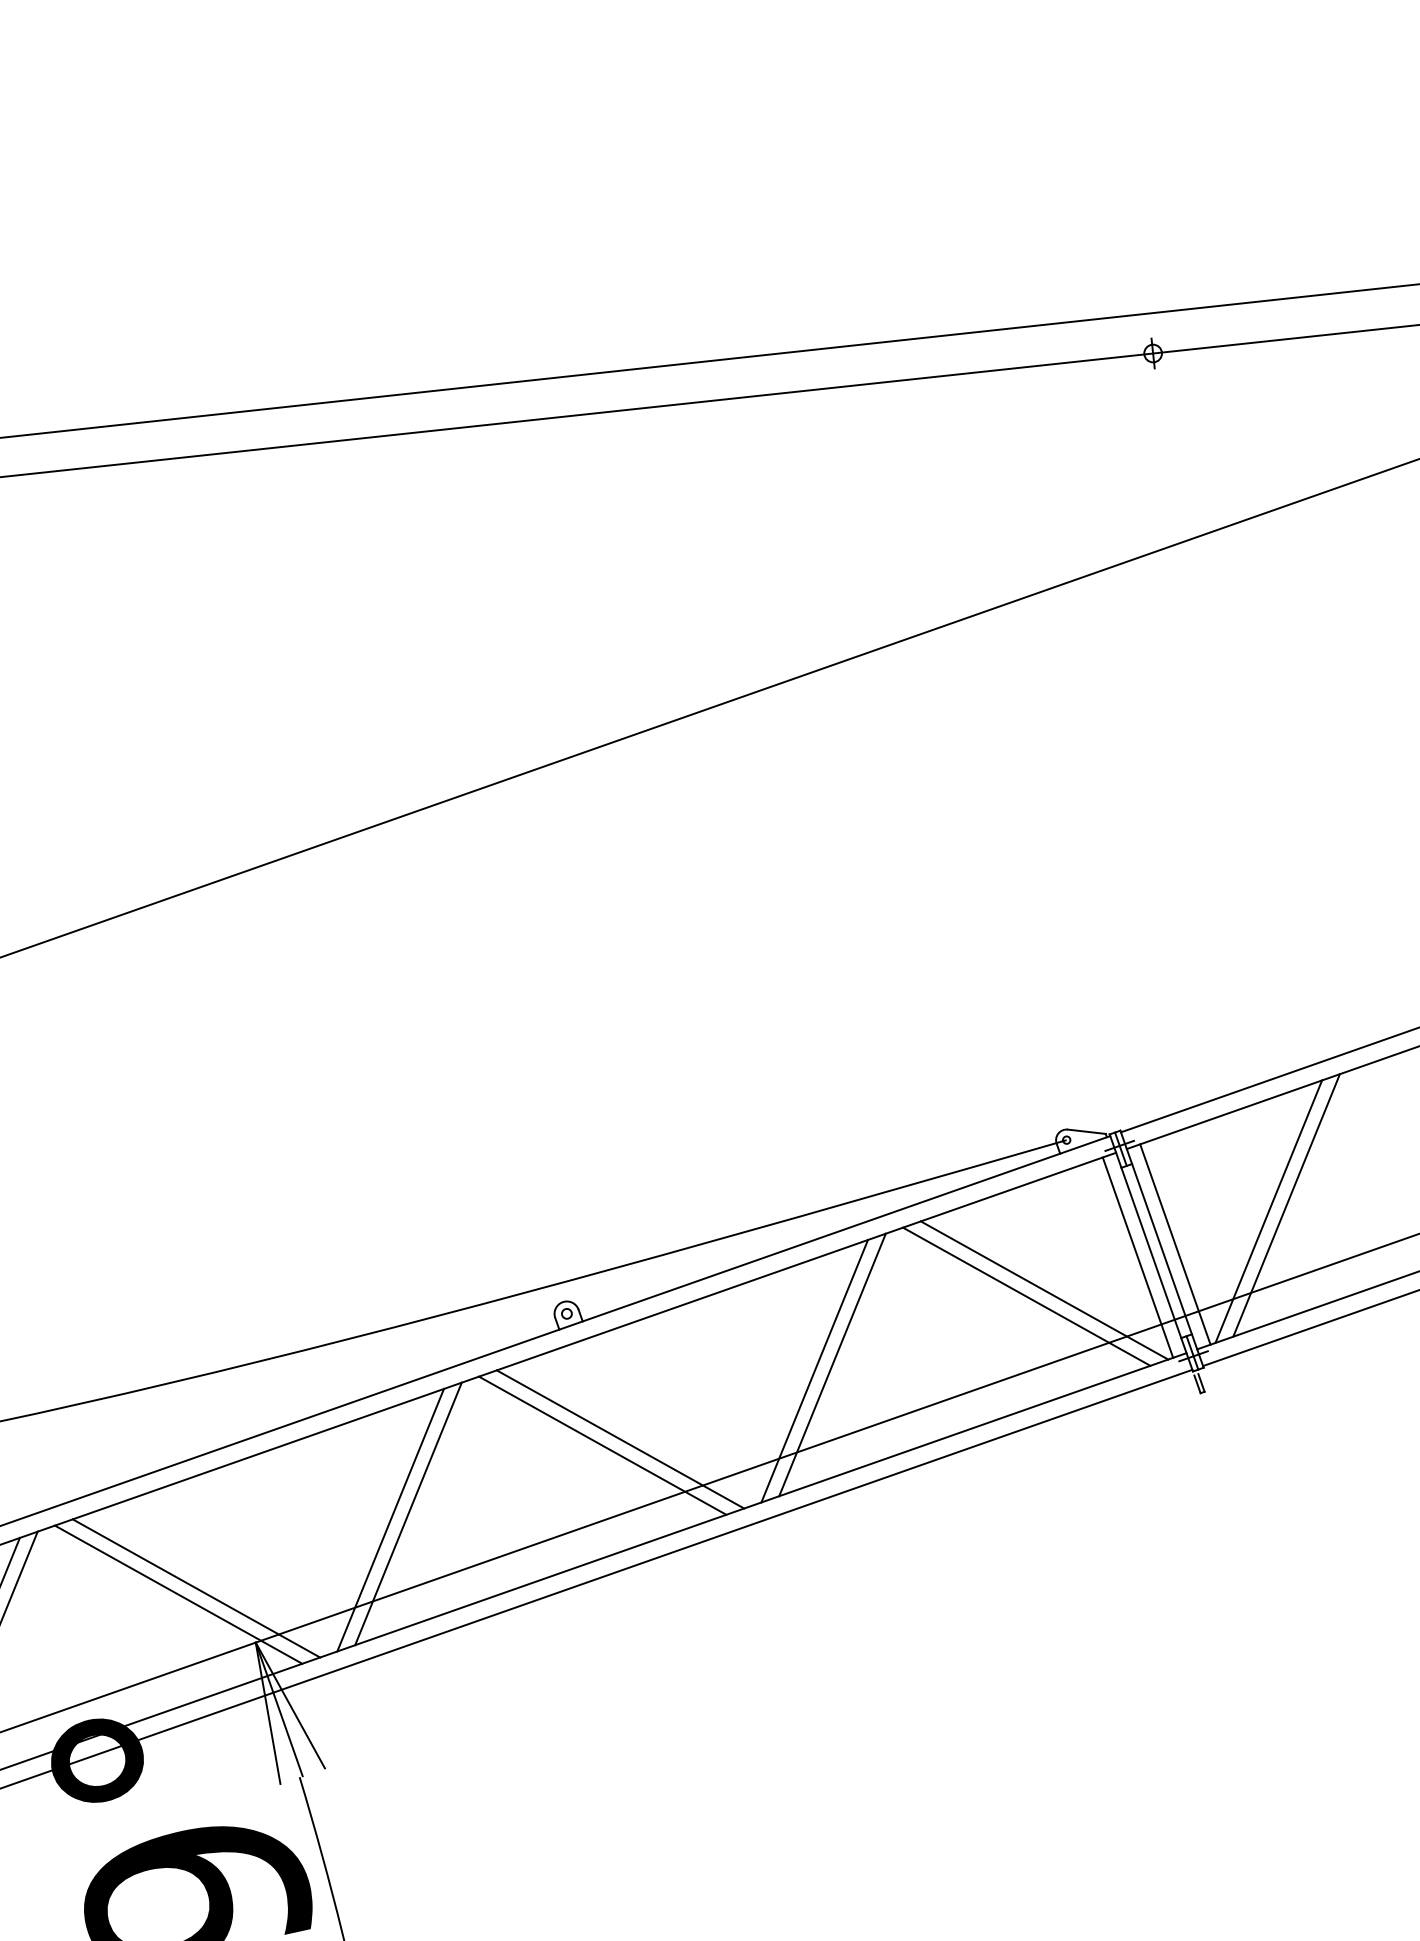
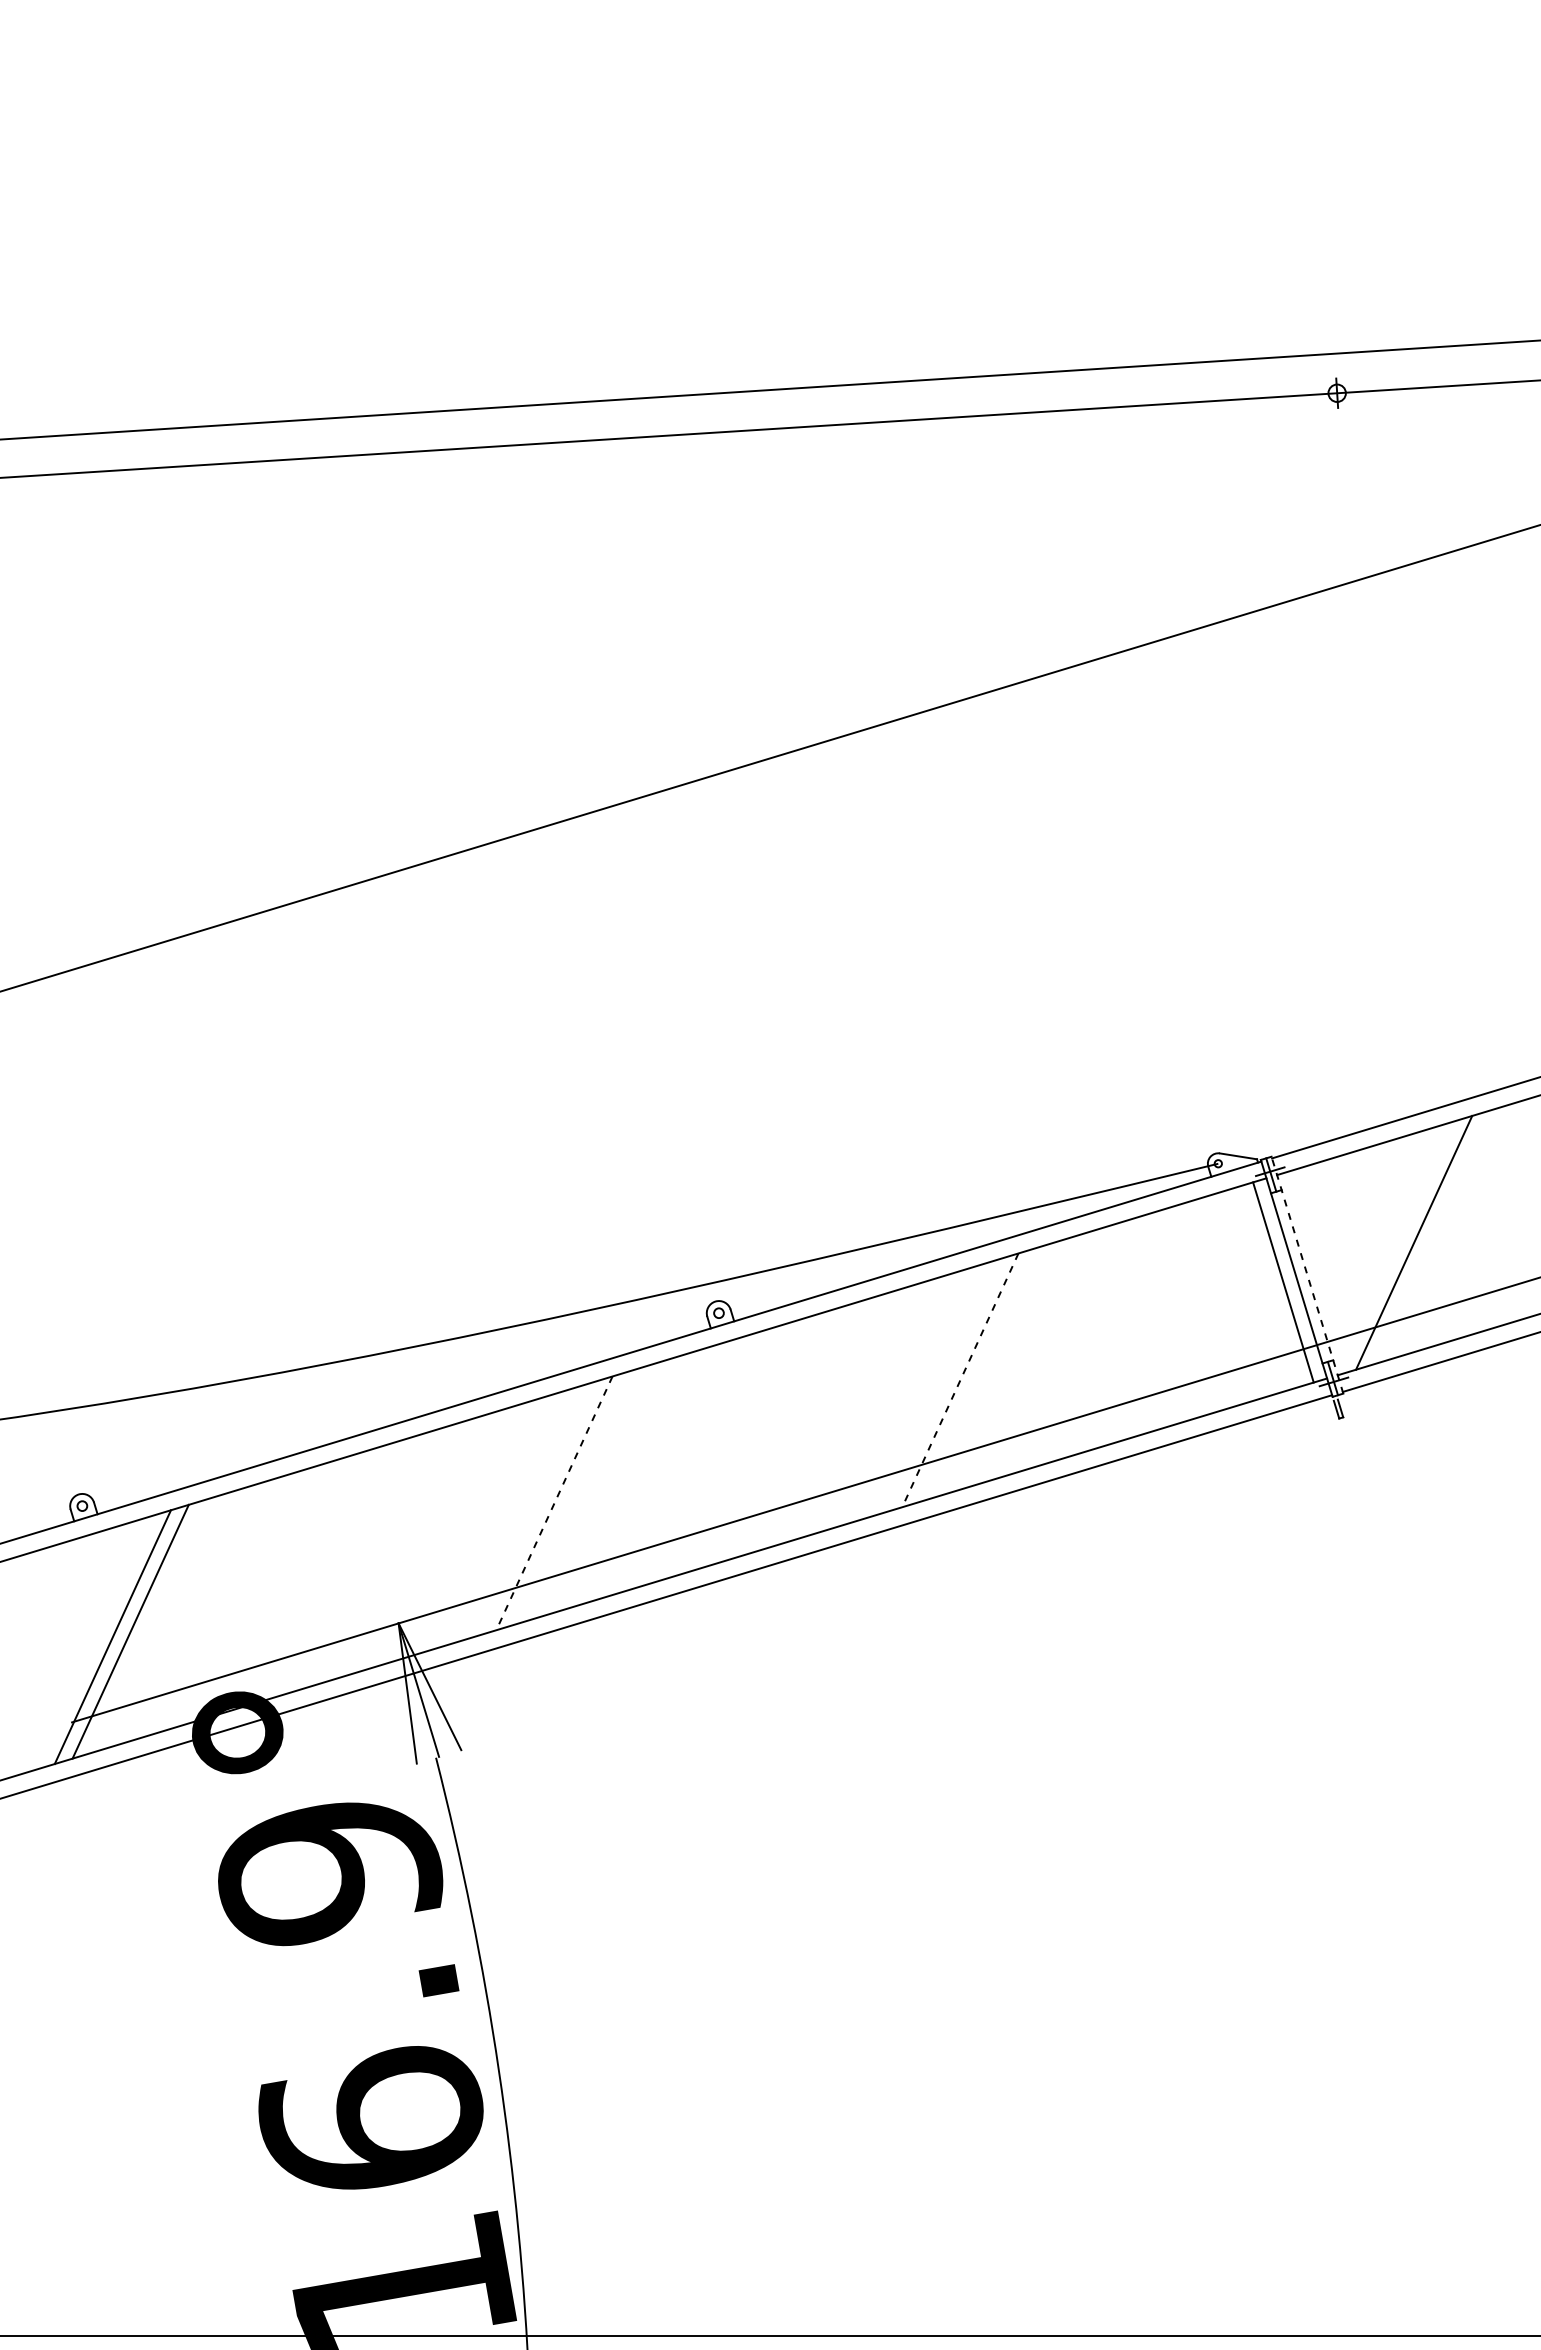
line: (1286, 1205) -> (1431, 1237), removed
line: (1175, 1244) -> (1320, 1271), removed
line: (1162, 1249) -> (1307, 1275), solid -> dashed
line: (1043, 1290) -> (1189, 1310), removed
line: (1026, 1296) -> (1172, 1315), removed
line: (832, 1364) -> (978, 1374), removed
line: (814, 1371) -> (960, 1380), solid -> dashed
line: (620, 1438) -> (766, 1438), removed
line: (602, 1445) -> (748, 1444), removed
line: (408, 1514) -> (554, 1503), solid -> dashed
line: (390, 1519) -> (536, 1508), removed
line: (196, 1588) -> (342, 1567), removed
line: (178, 1594) -> (324, 1572), removed

